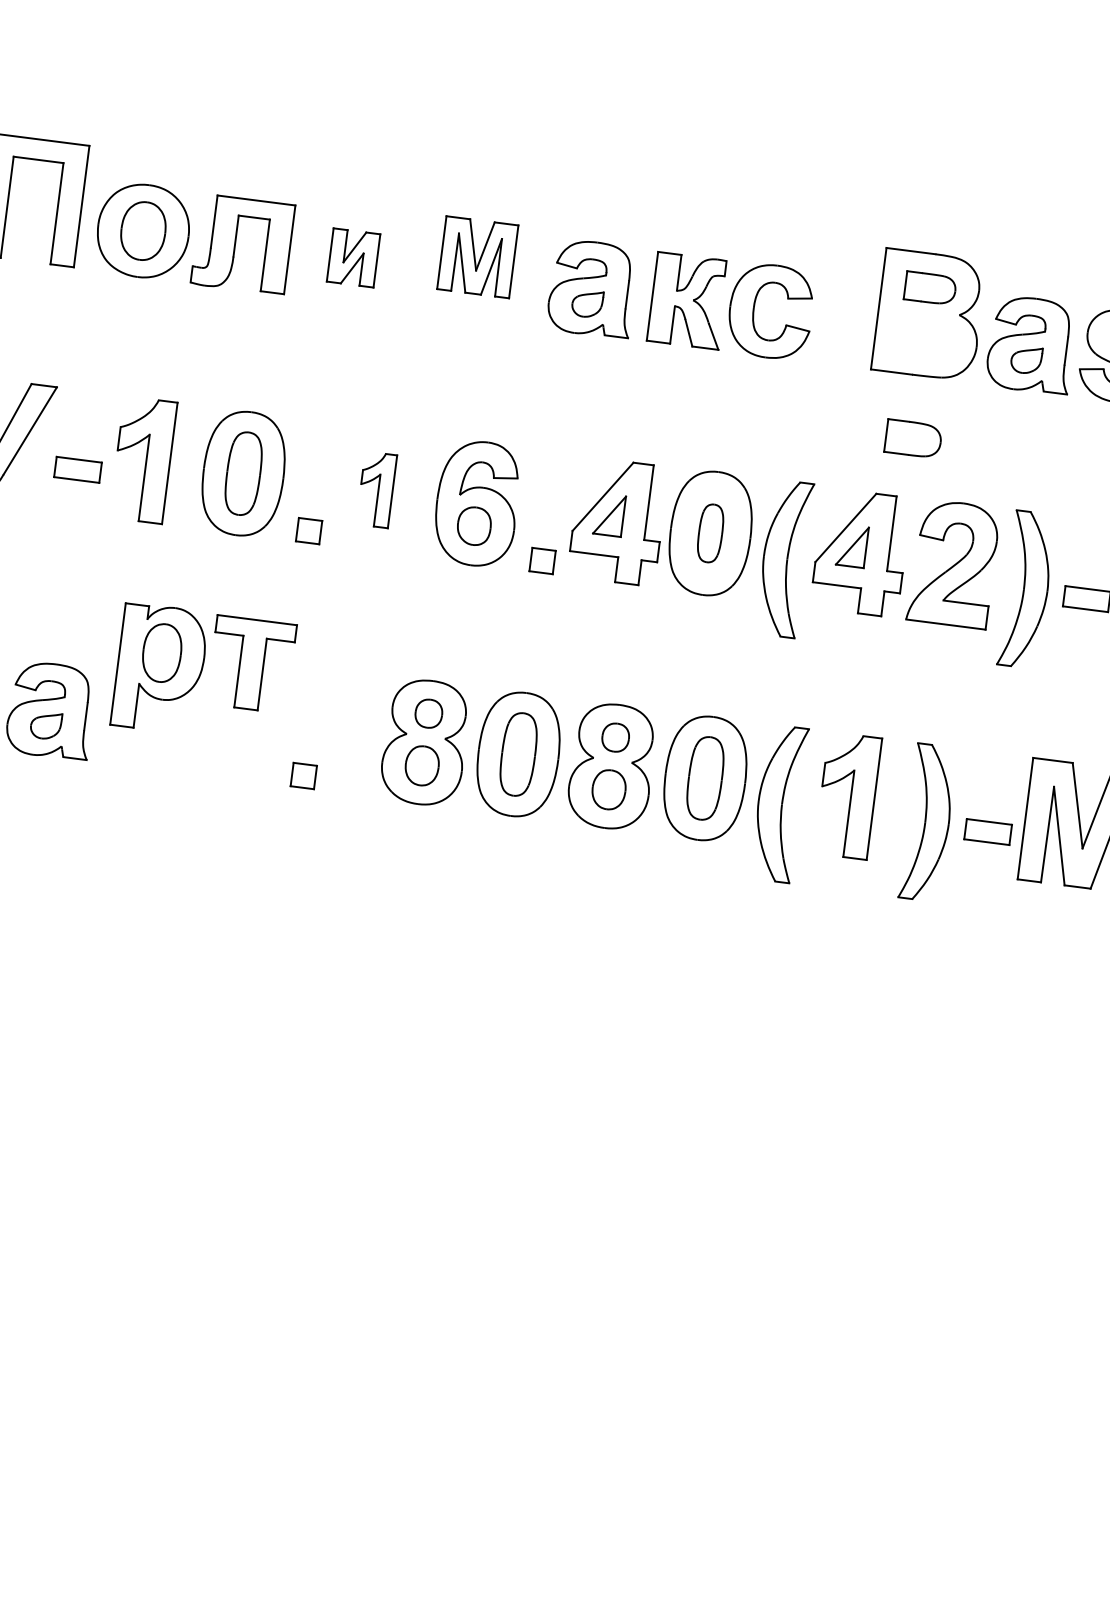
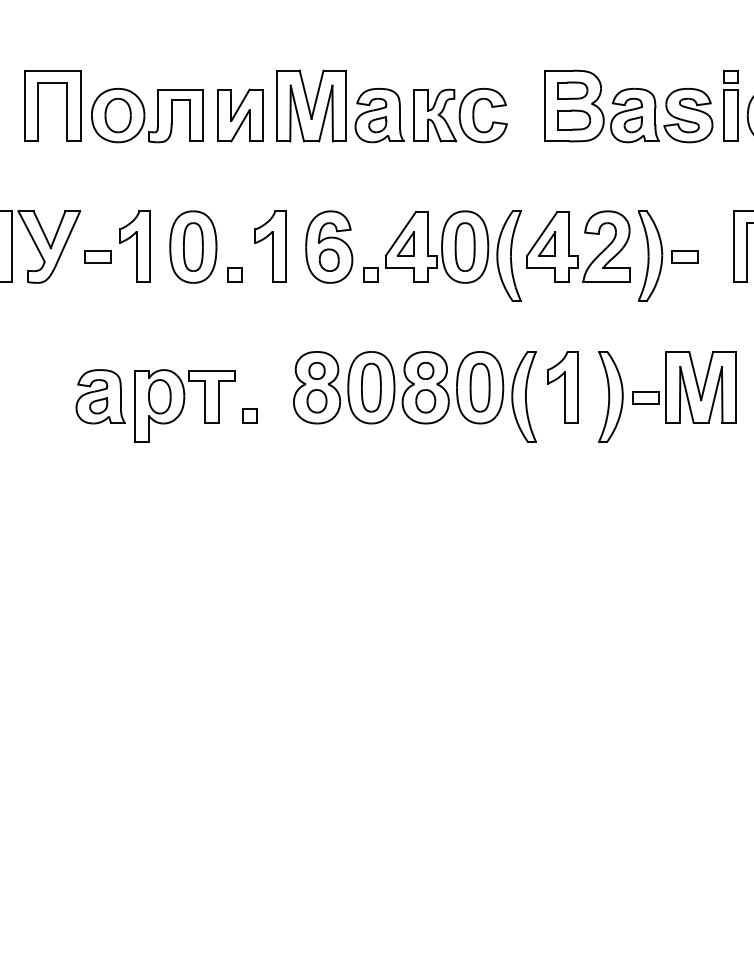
part: (477, 256) -> (311, 105), size x1.67
part: (353, 257) -> (240, 115), size x1.67
part: (913, 437) -> (574, 119), moved
part: (376, 489) -> (270, 246), size x1.67
part: (709, 532) -> (464, 246), size x1.43
part: (202, 673) -> (184, 405), moved

